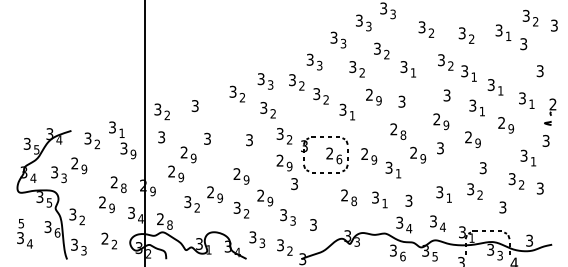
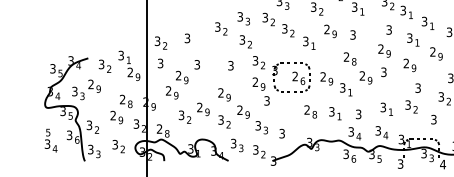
text: (123, 148) -> (130, 72), 3 -> 2
text: (140, 218) -> (143, 128), 4 -> 2
text: (104, 238) -> (114, 144), 2 -> 3

